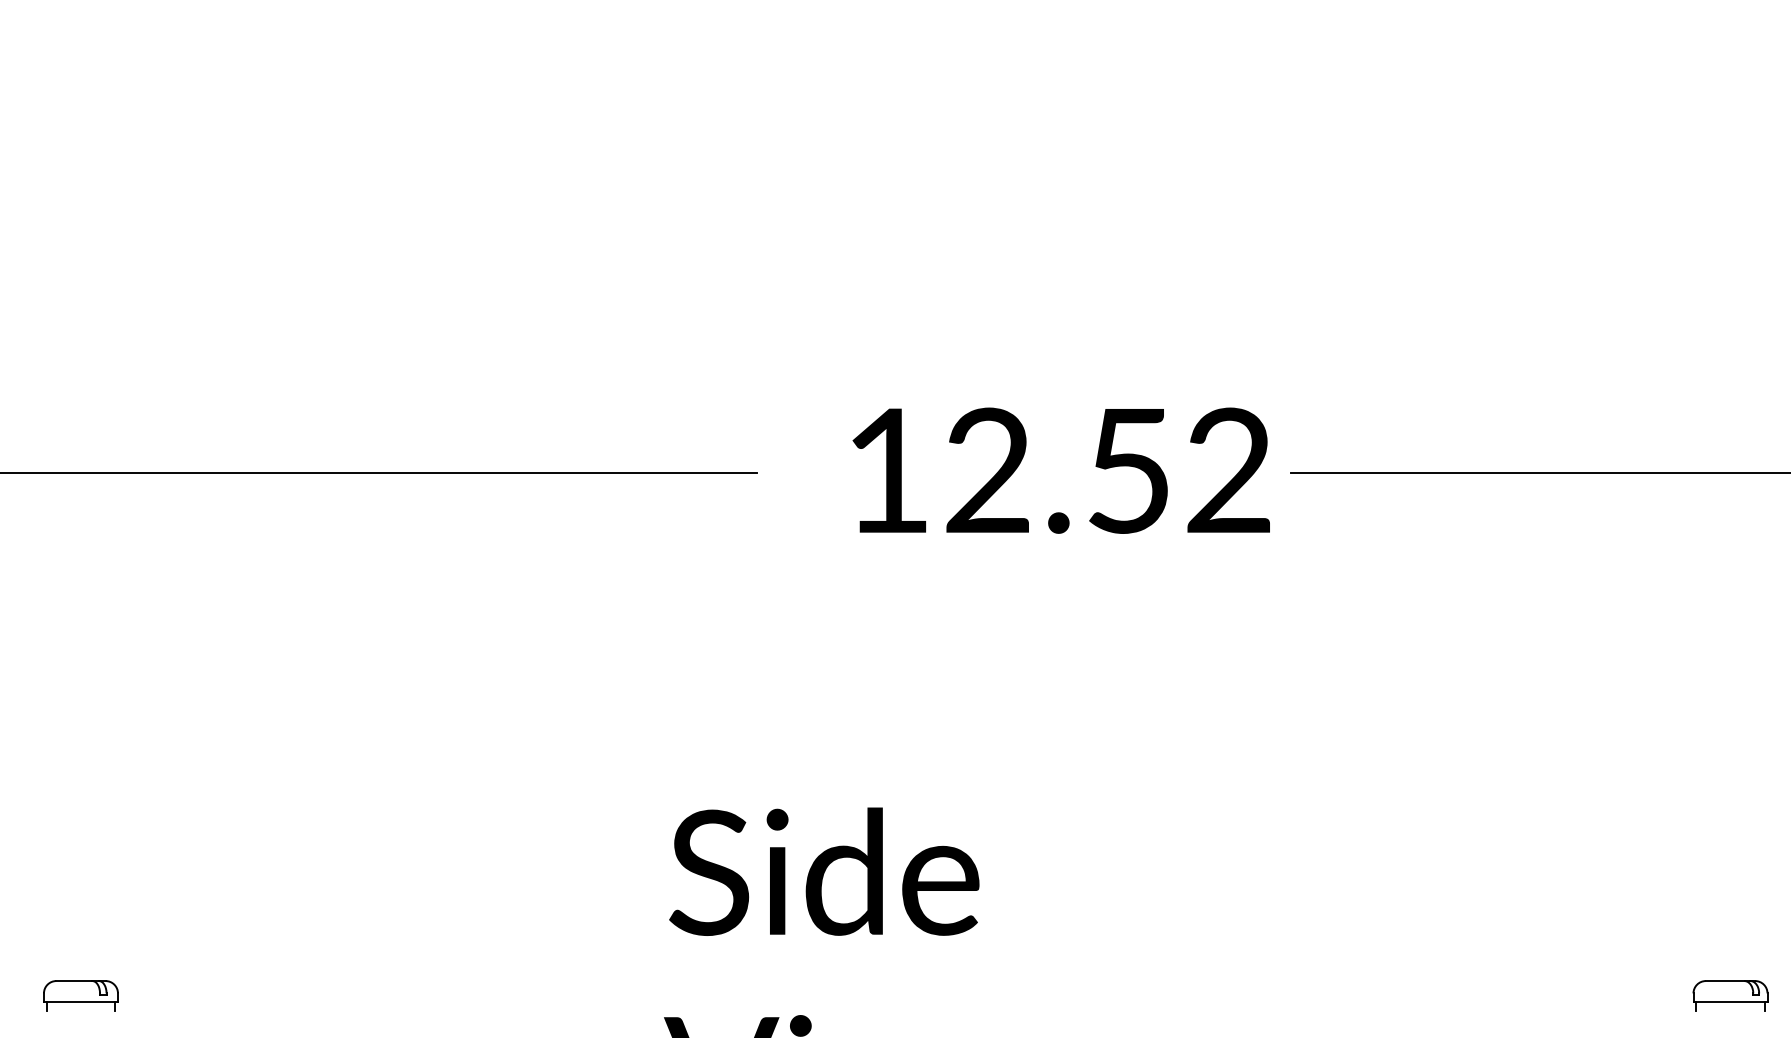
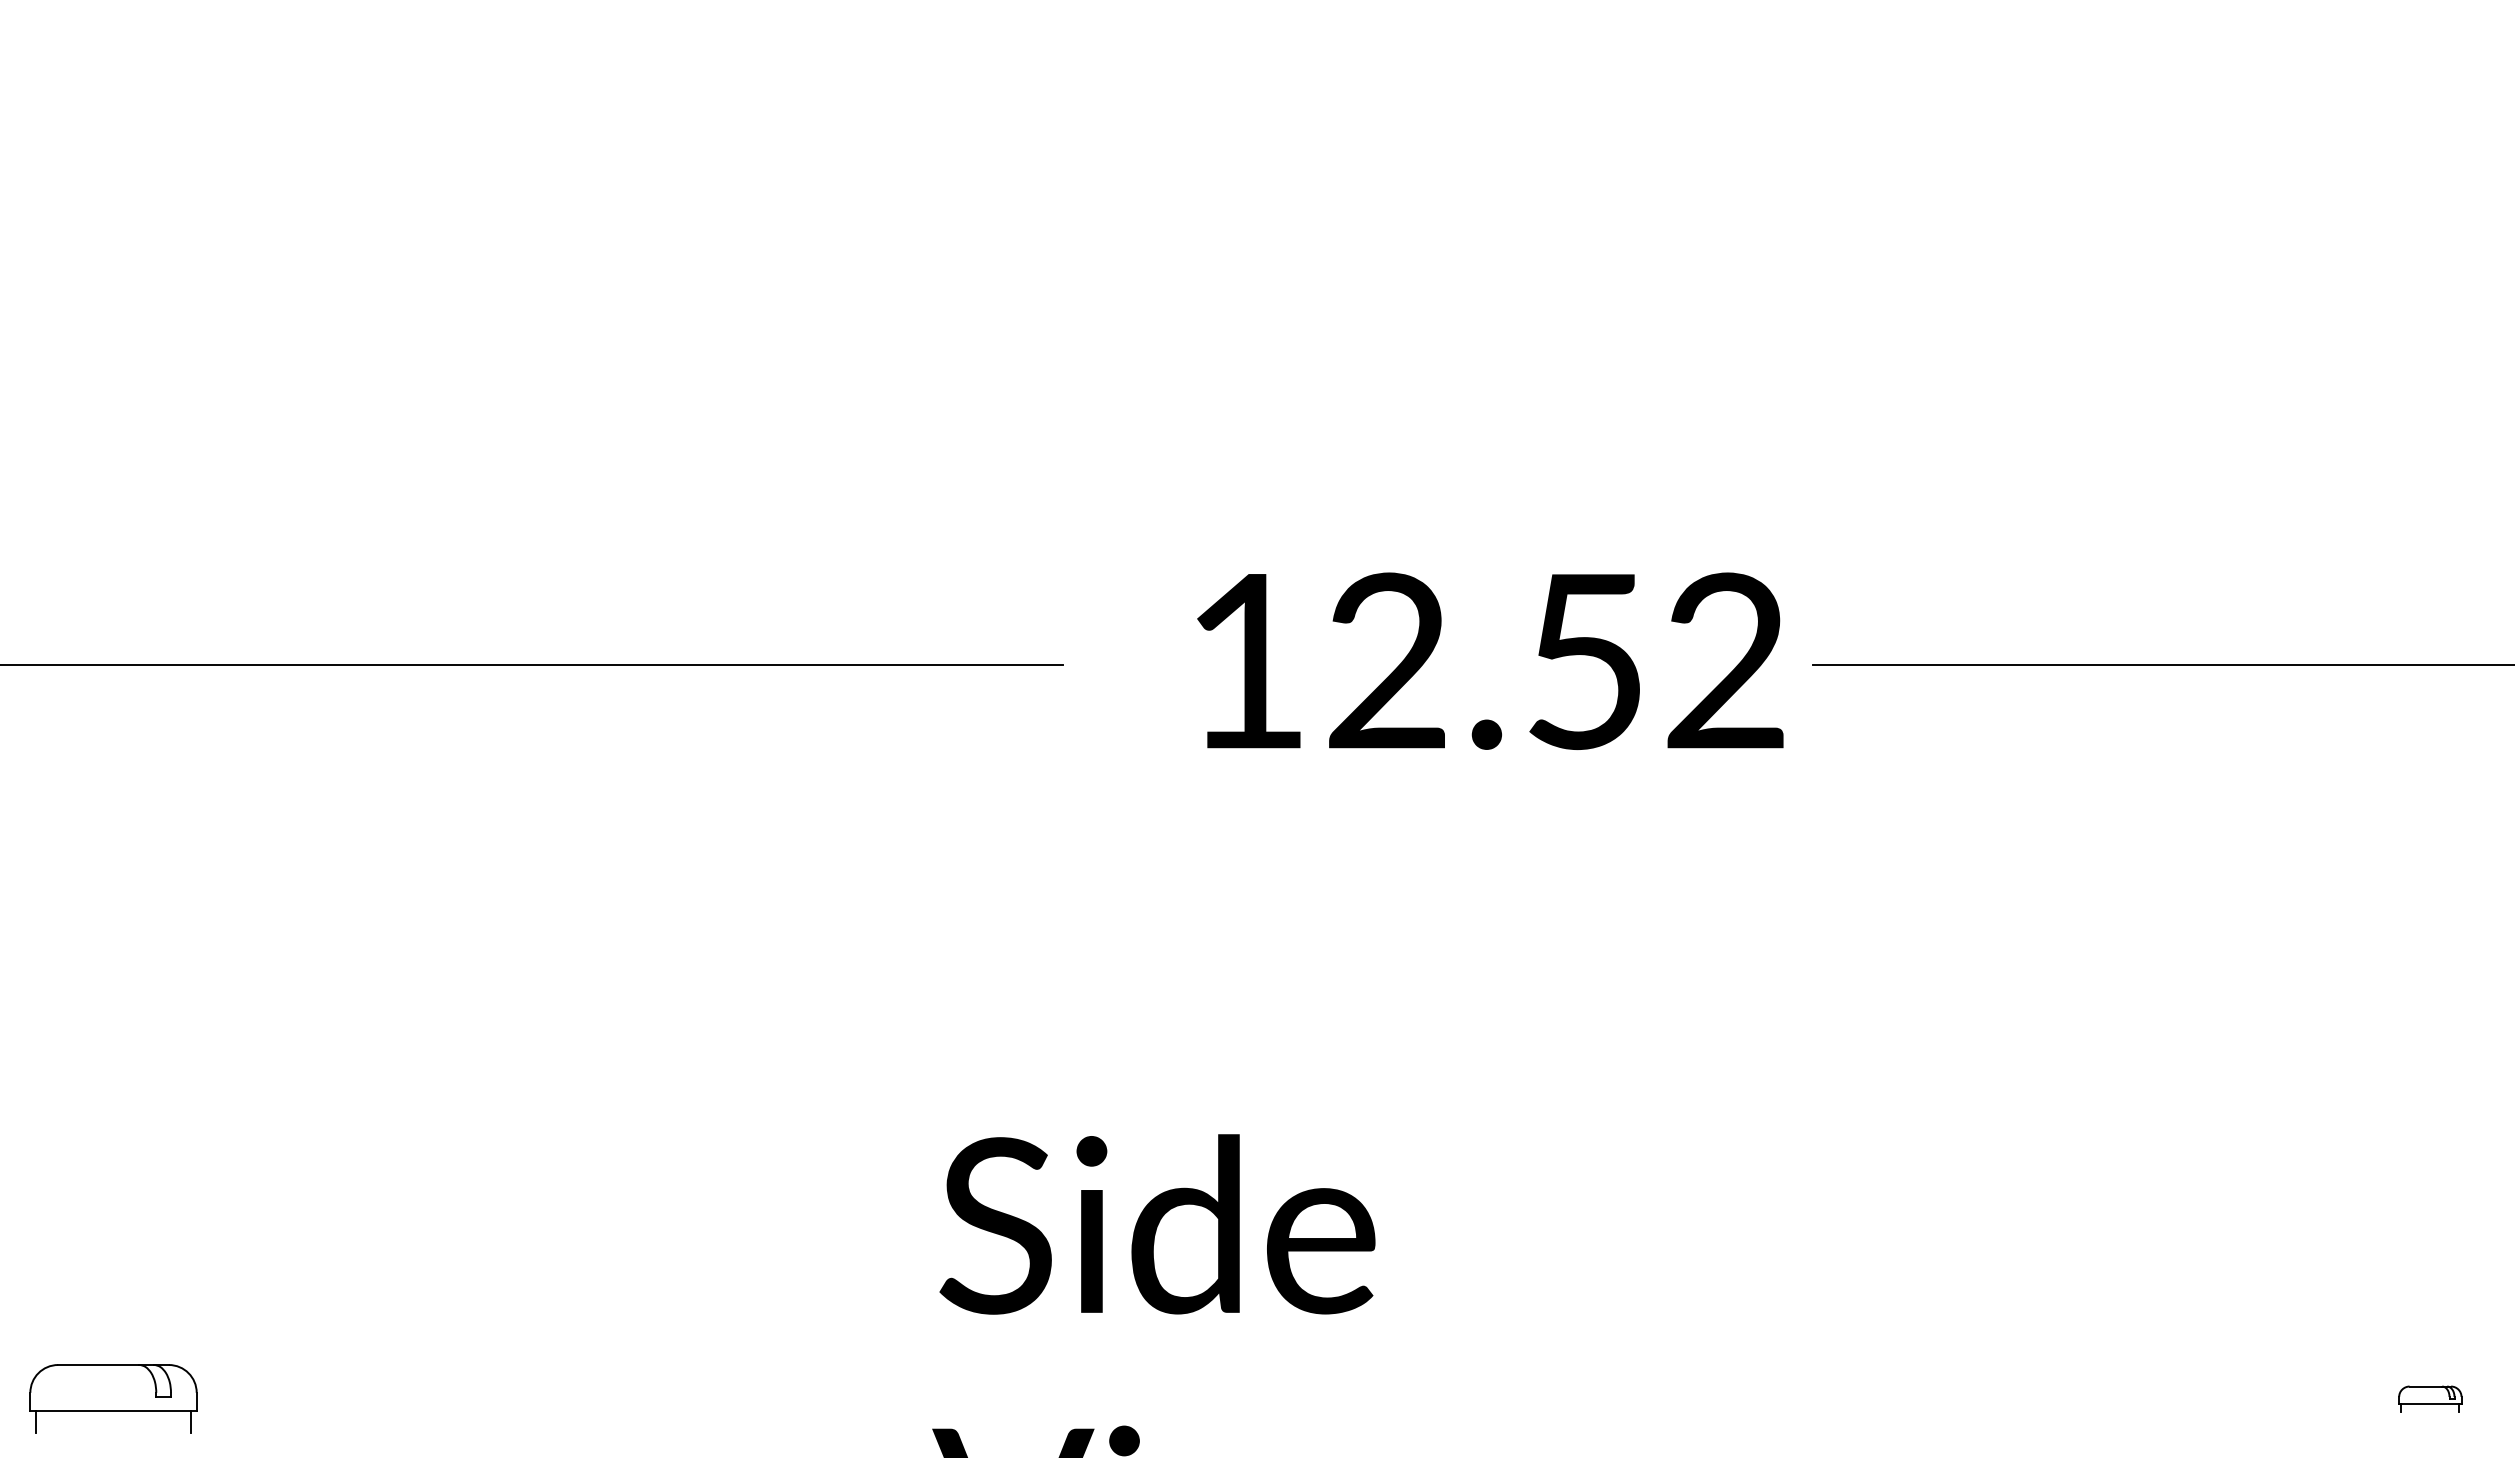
part: (80, 996) -> (113, 1399), size x1.6
part: (1730, 996) -> (2430, 1399), size x0.6

